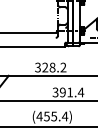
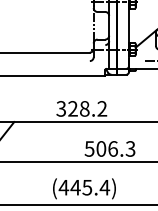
text: (68, 92) -> (110, 148), 391.4 -> 506.3
text: (46, 116) -> (74, 187), (455.4) -> (445.4)

